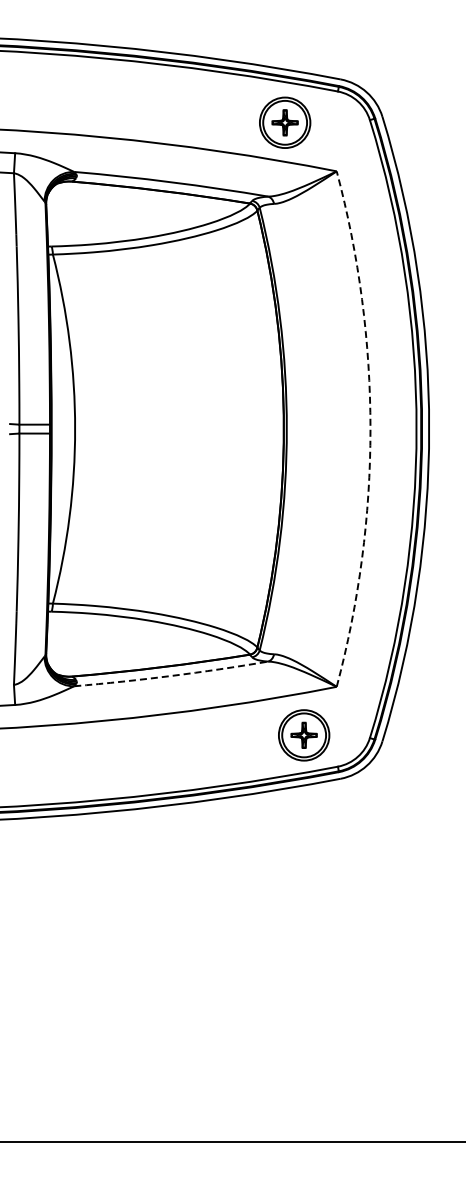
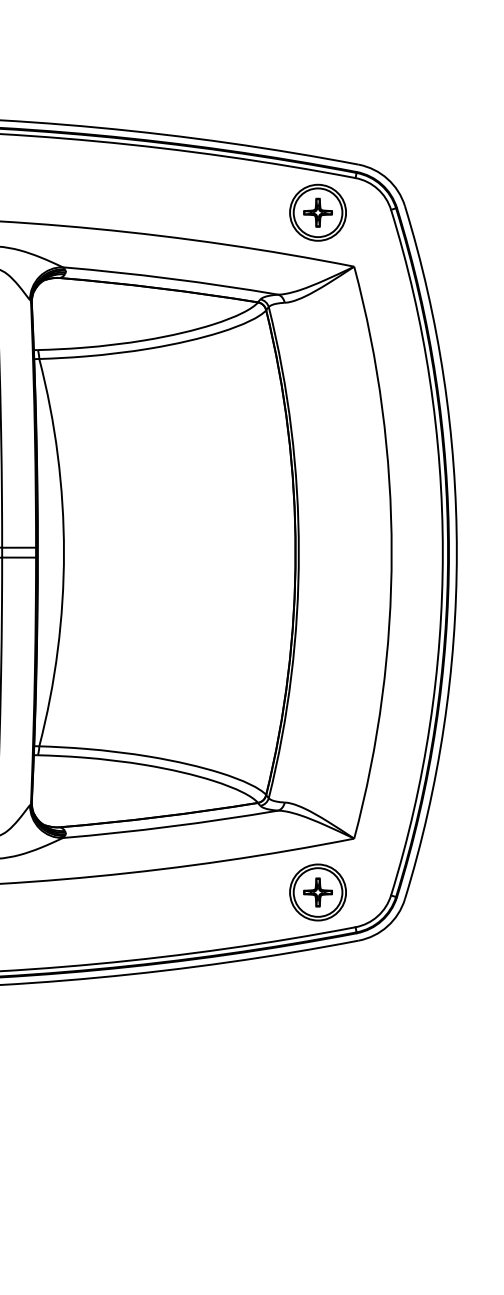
part: (285, 122) -> (318, 212), moved
arc: (370, 429) -> (391, 553), dashed -> solid
arc: (171, 675) -> (170, 826), dashed -> solid

